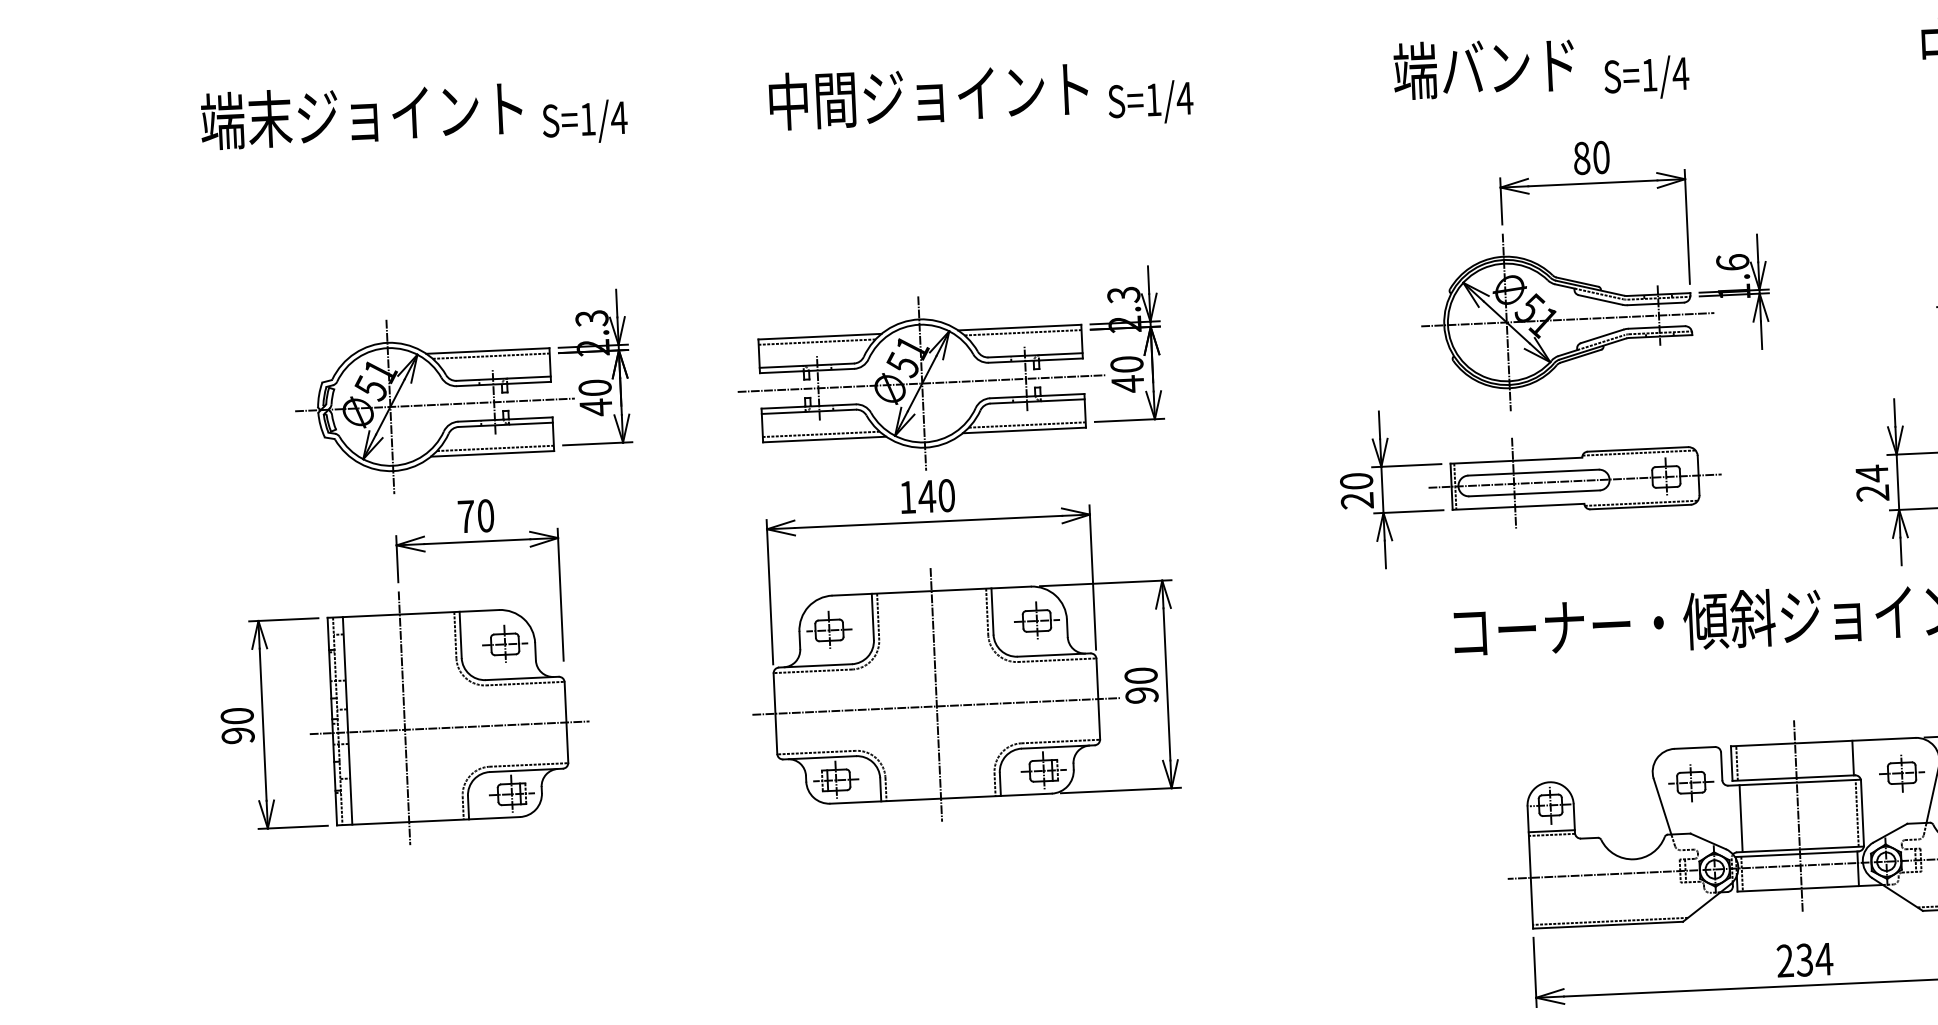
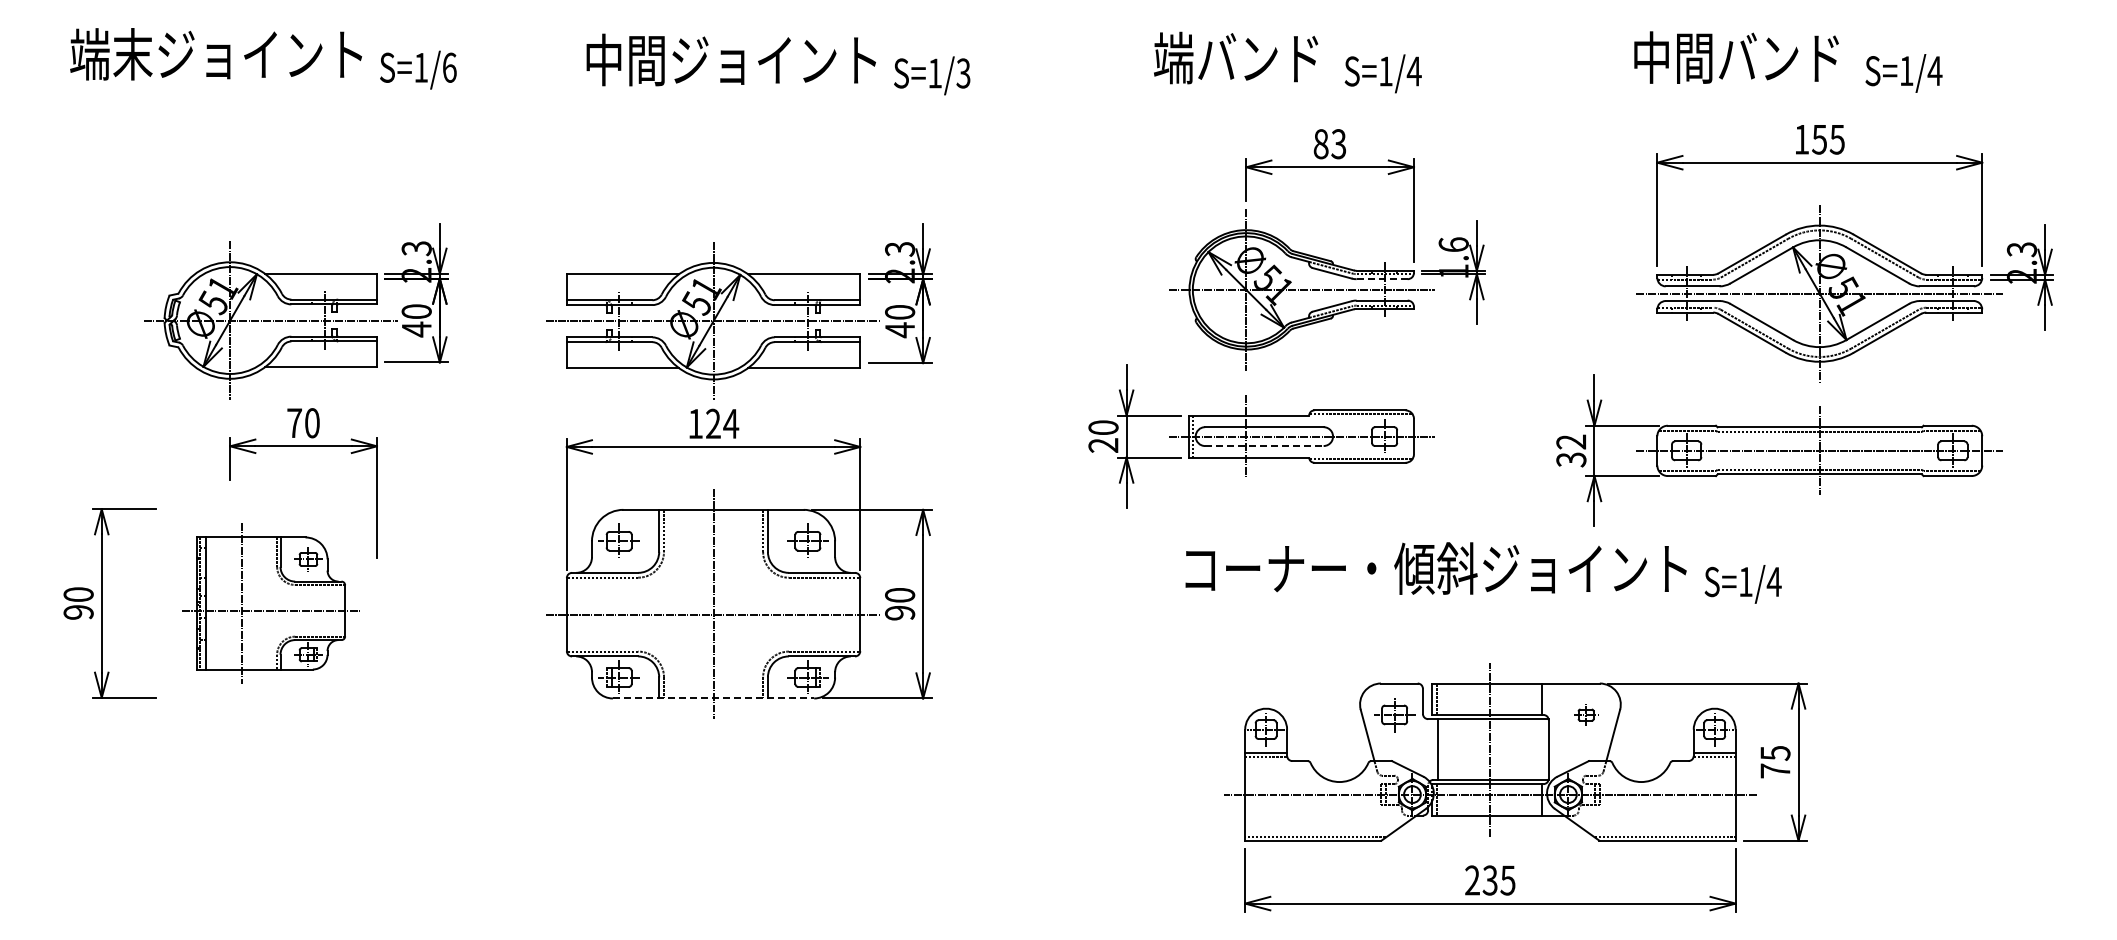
text: (1184, 98) -> (963, 73), S=1/4 -> S=1/3
text: (618, 117) -> (449, 67), S=1/4 -> S=1/6
text: (1600, 157) -> (1338, 144), 80 -> 83
line: (1656, 304) -> (1382, 279), solid -> dashed
line: (1023, 332) -> (807, 279), removed
line: (816, 342) -> (619, 279), removed
line: (490, 356) -> (323, 278), removed
line: (1027, 425) -> (807, 363), removed
line: (820, 434) -> (619, 363), removed
line: (495, 448) -> (323, 362), removed
text: (1872, 482) -> (1571, 450), 24 -> 32
line: (1534, 493) -> (1264, 446), solid -> dashed
text: (937, 495) -> (722, 423), 140 -> 124
part: (448, 716) -> (270, 603), size x0.7
part: (1901, 773) -> (1585, 715), size x0.6
line: (940, 798) -> (713, 698), solid -> dashed
line: (1856, 813) -> (1543, 749), removed
text: (1824, 959) -> (1508, 880), 234 -> 235

